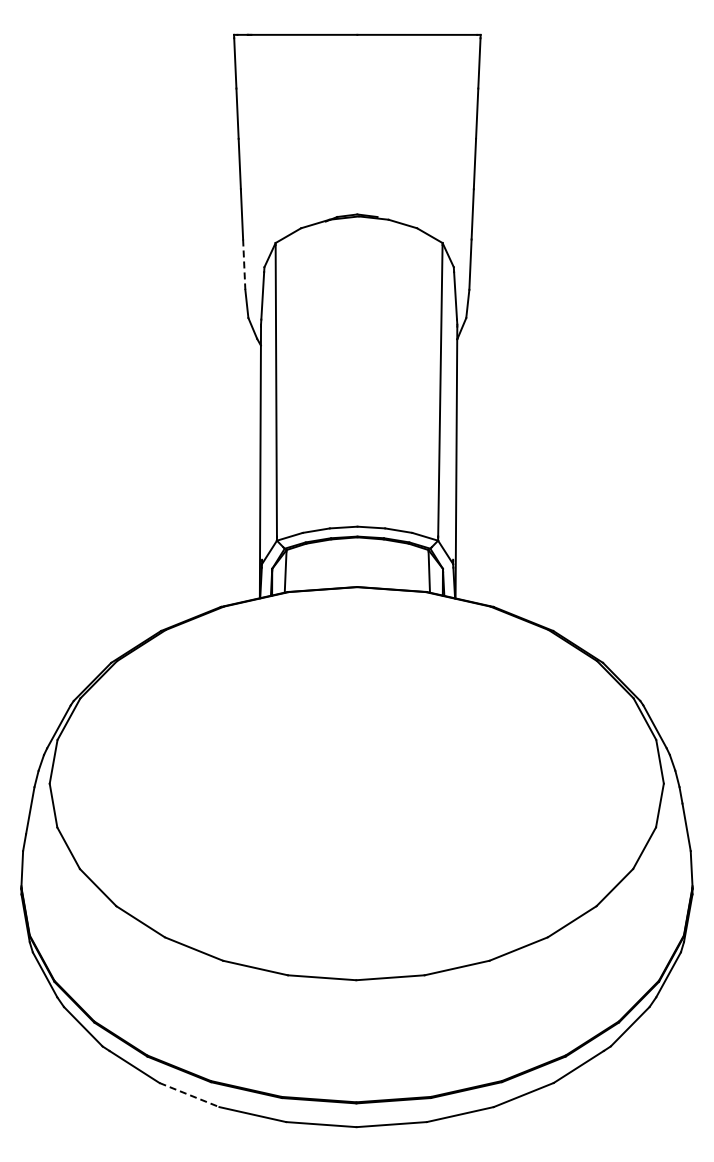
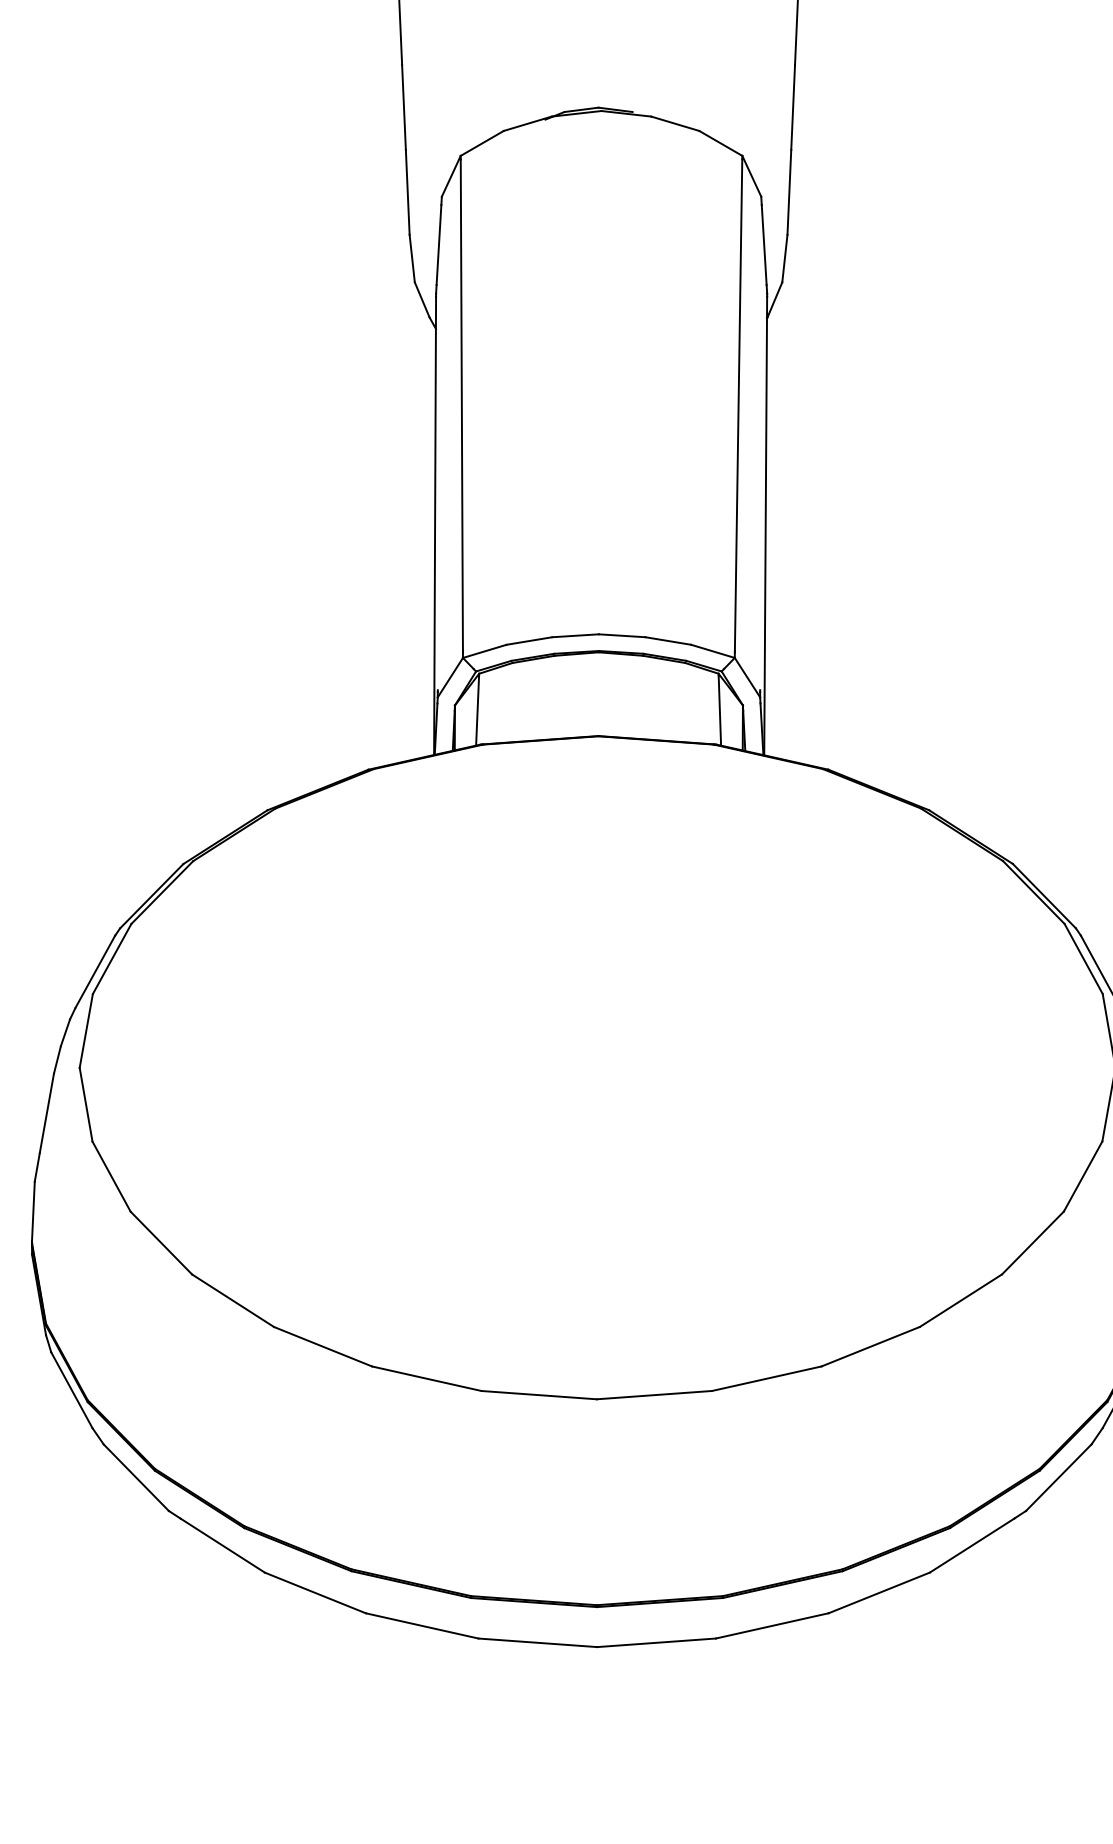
line: (244, 265) -> (408, 193), dashed -> solid
line: (189, 1095) -> (315, 1593), dashed -> solid

